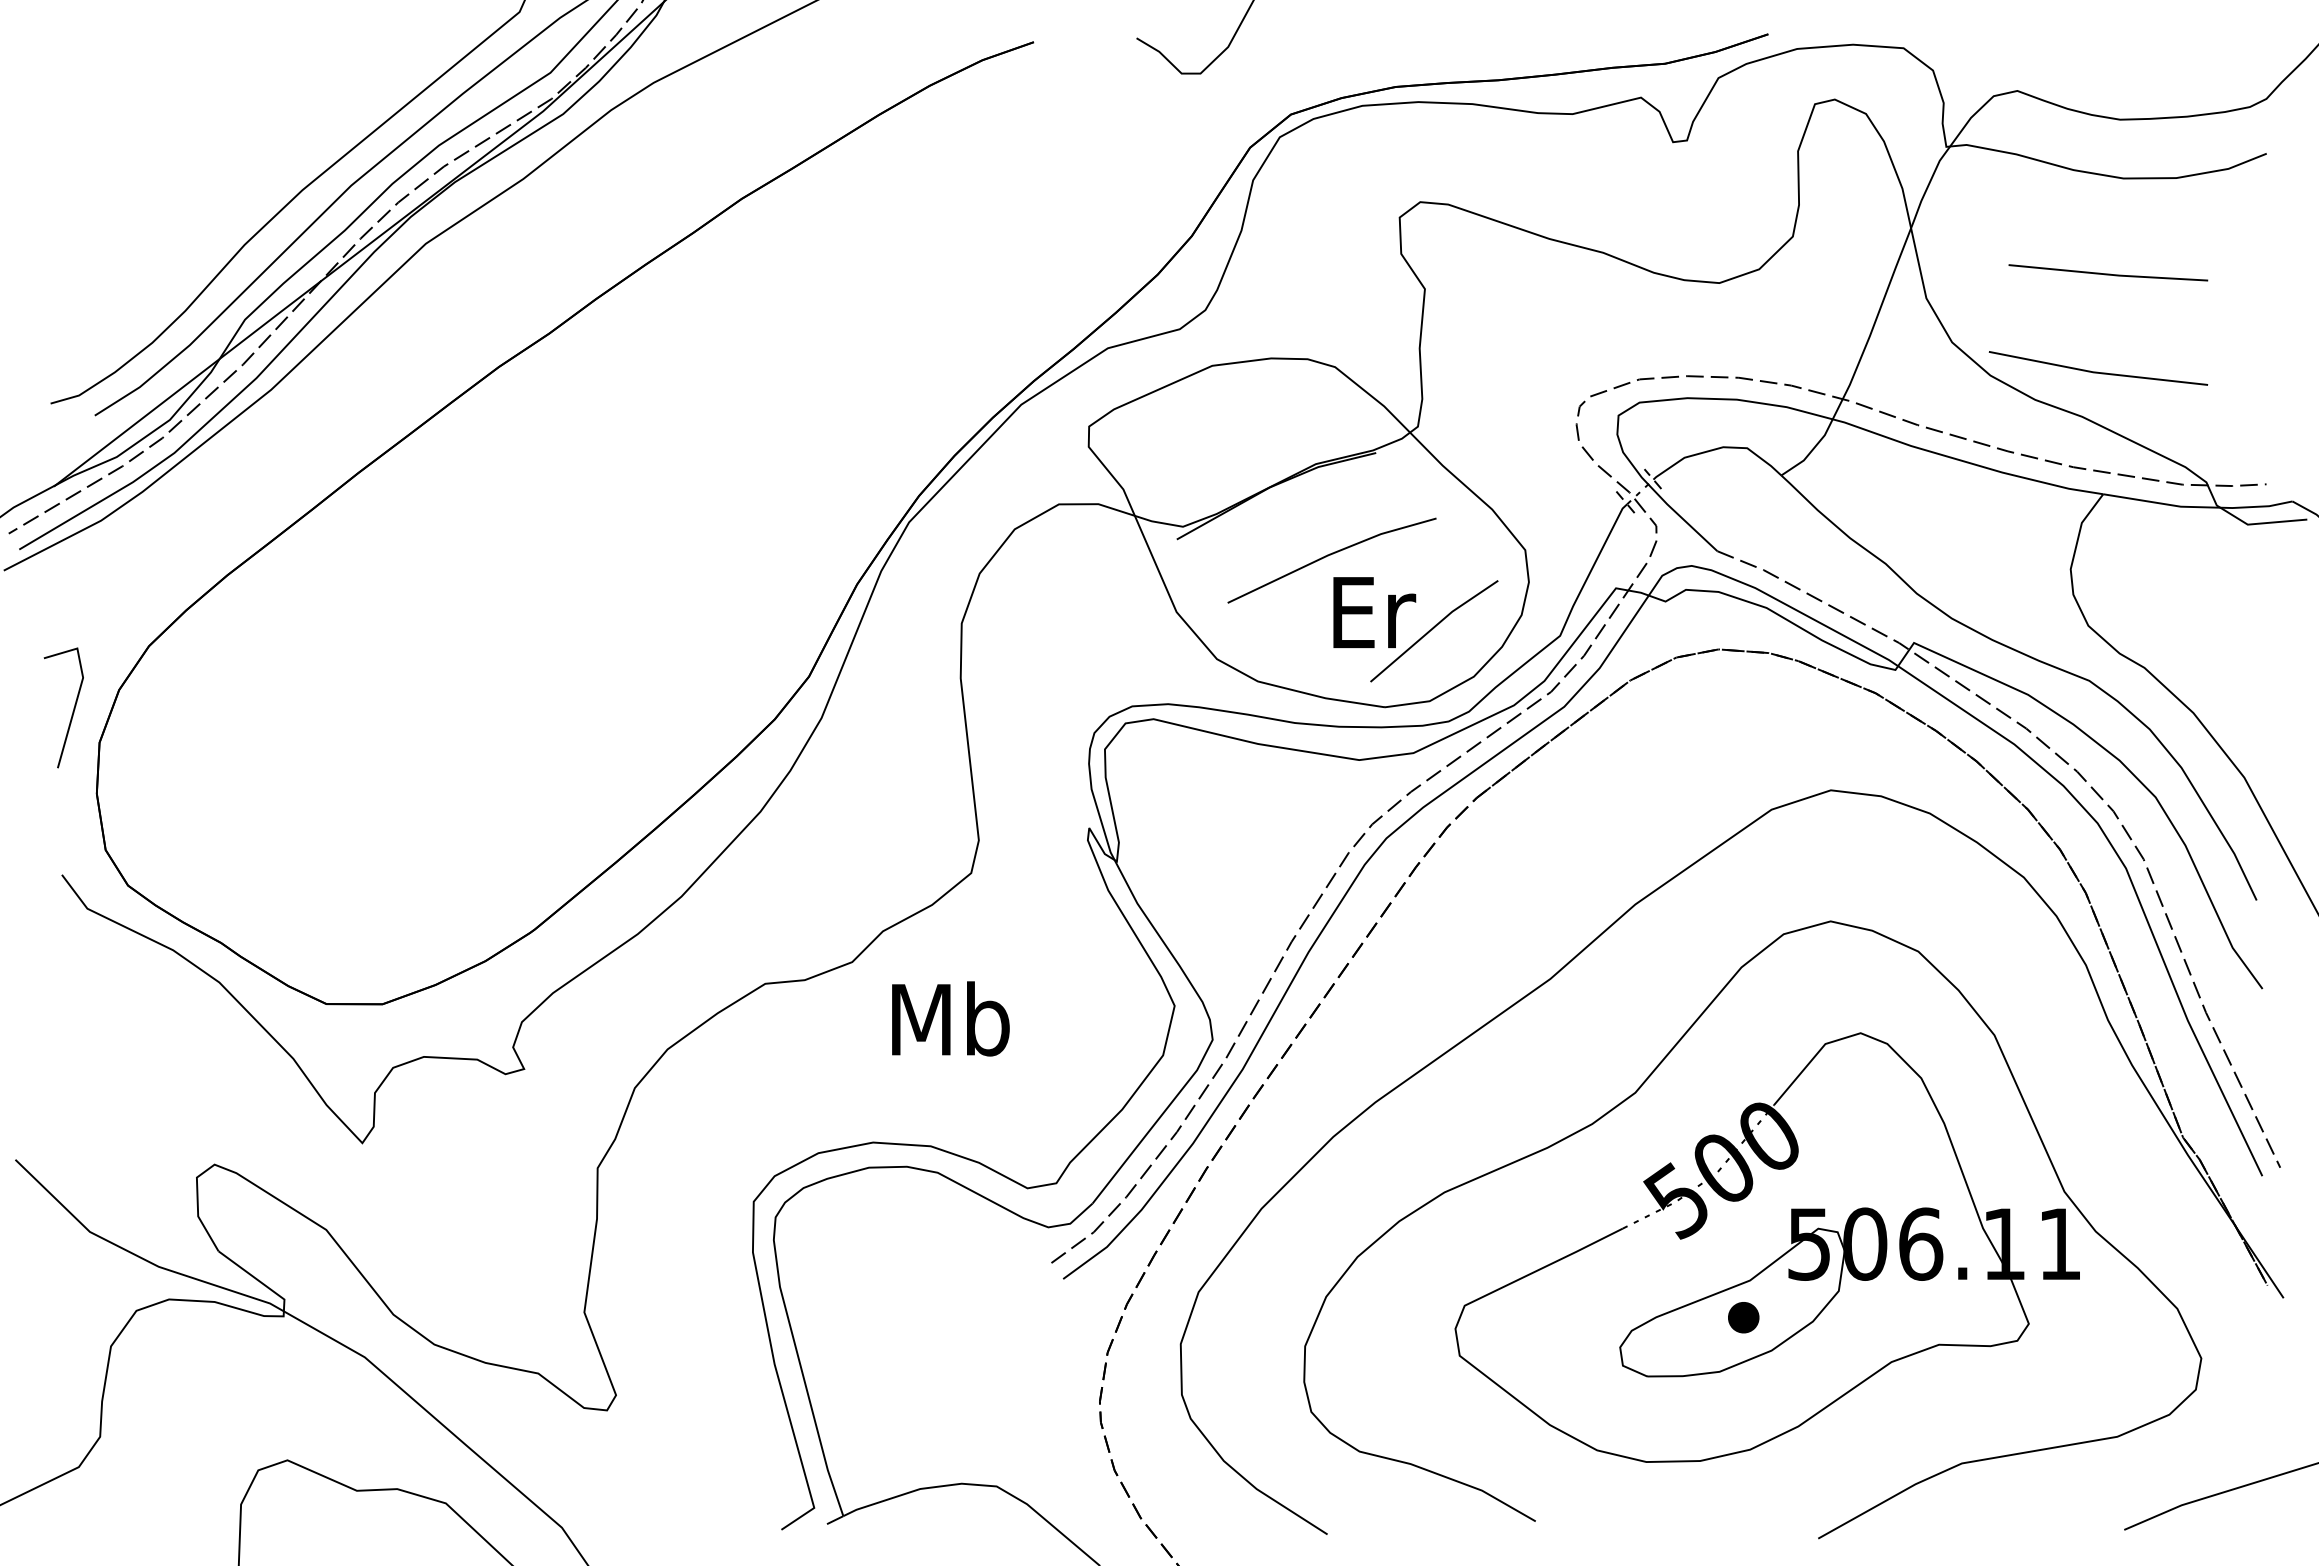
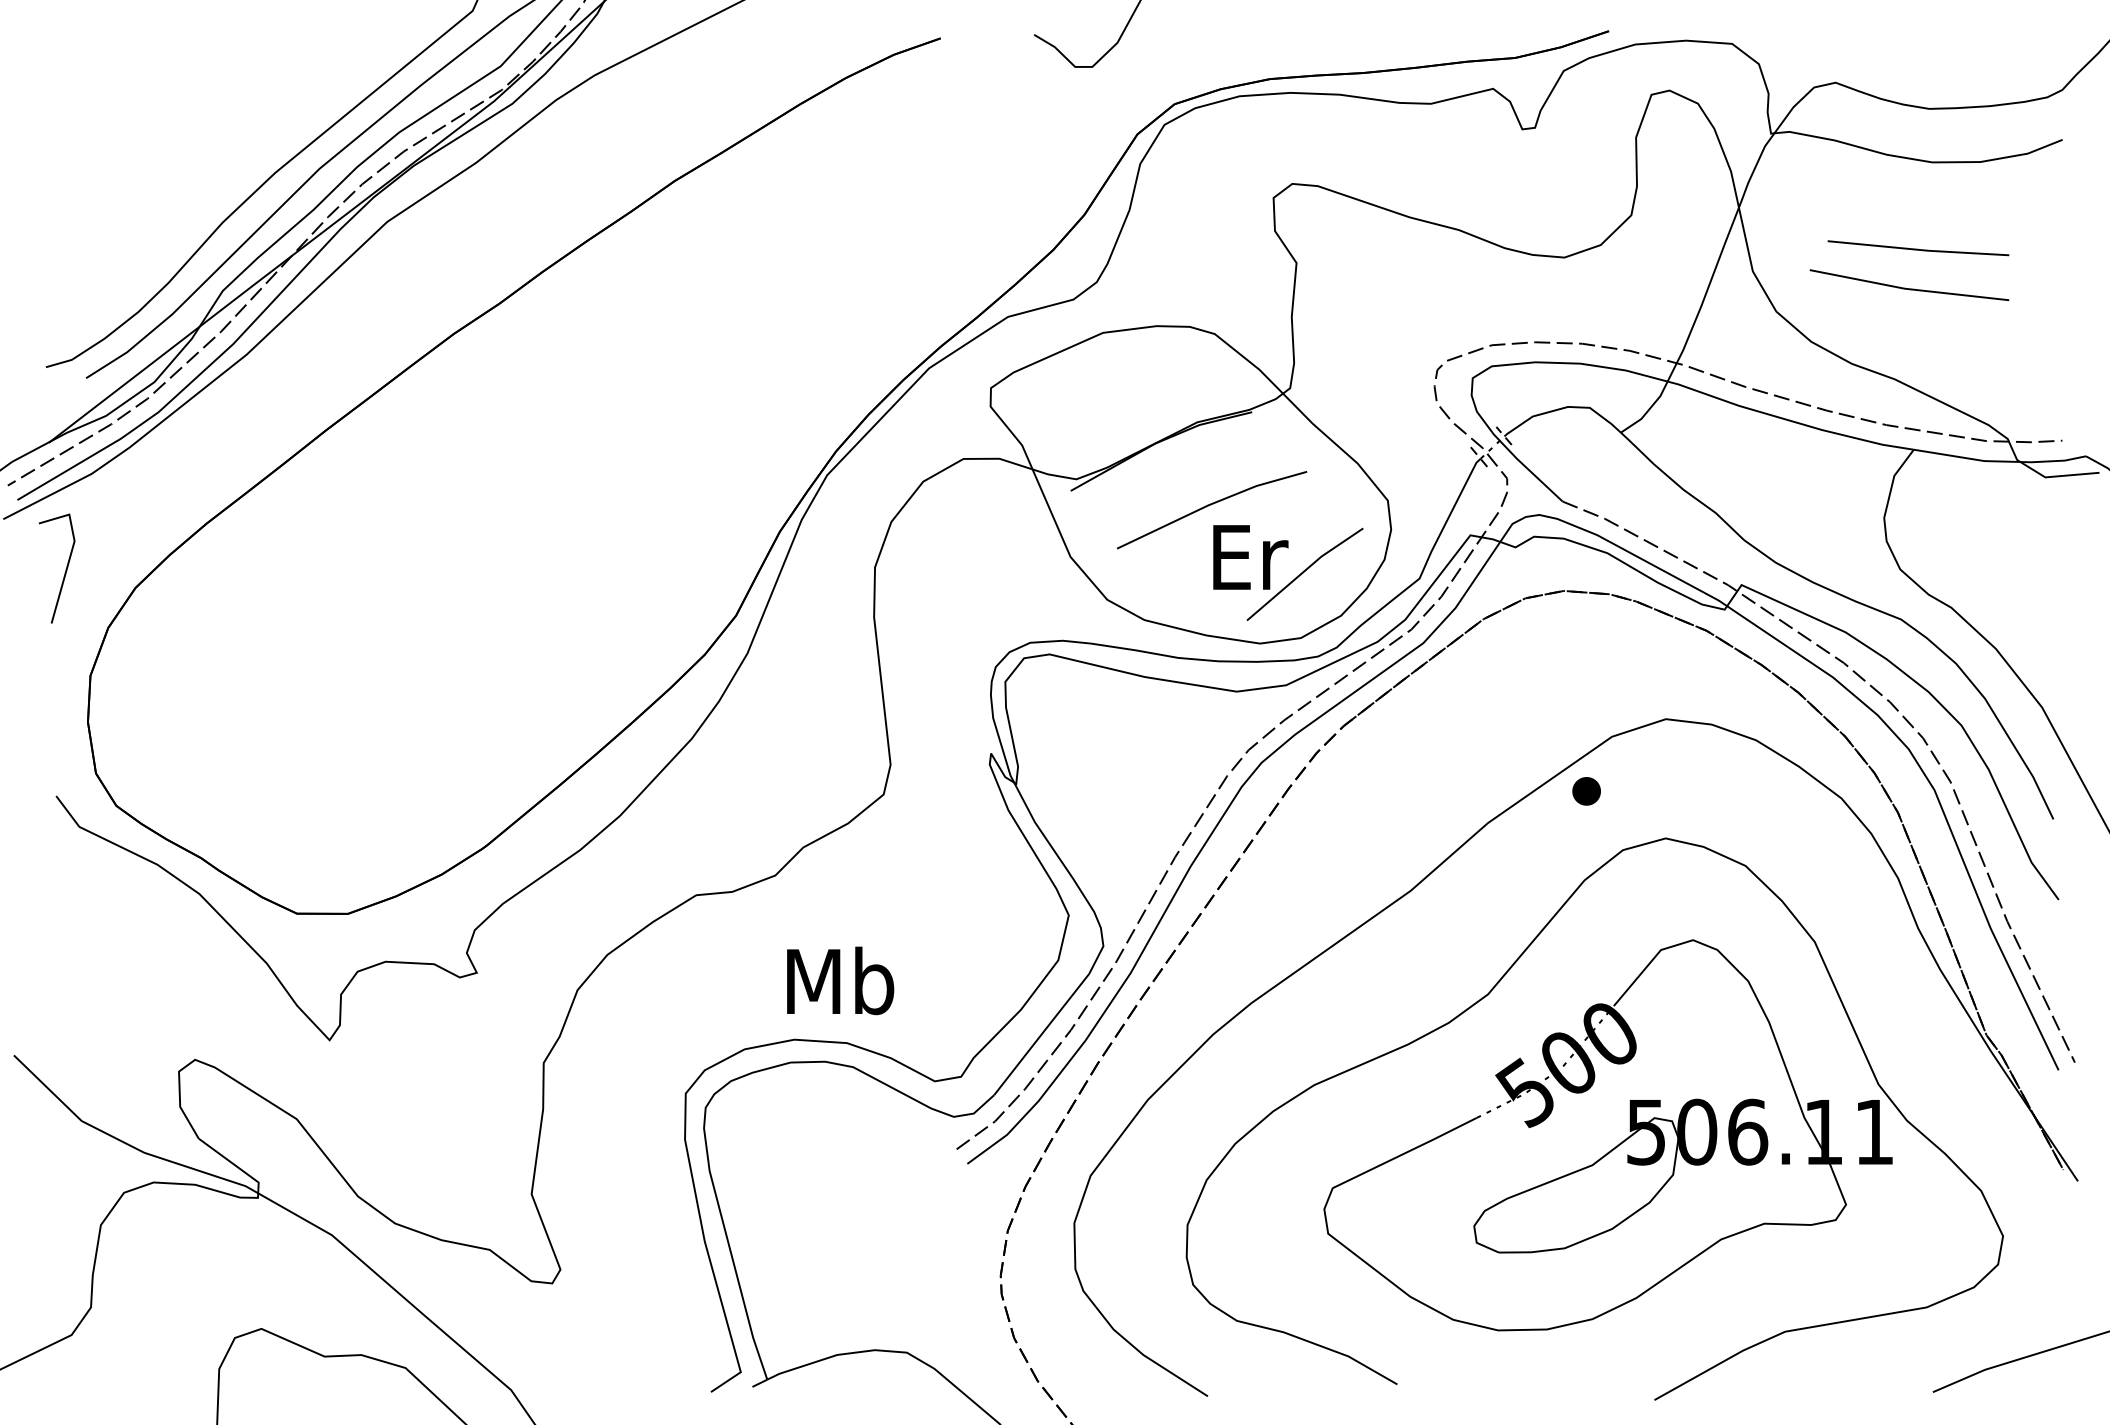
line: (2097, 371) -> (1908, 287), moved
line: (72, 711) -> (64, 571), moved
text: (950, 1018) -> (840, 980), moved
part: (1743, 1317) -> (1586, 791), moved

